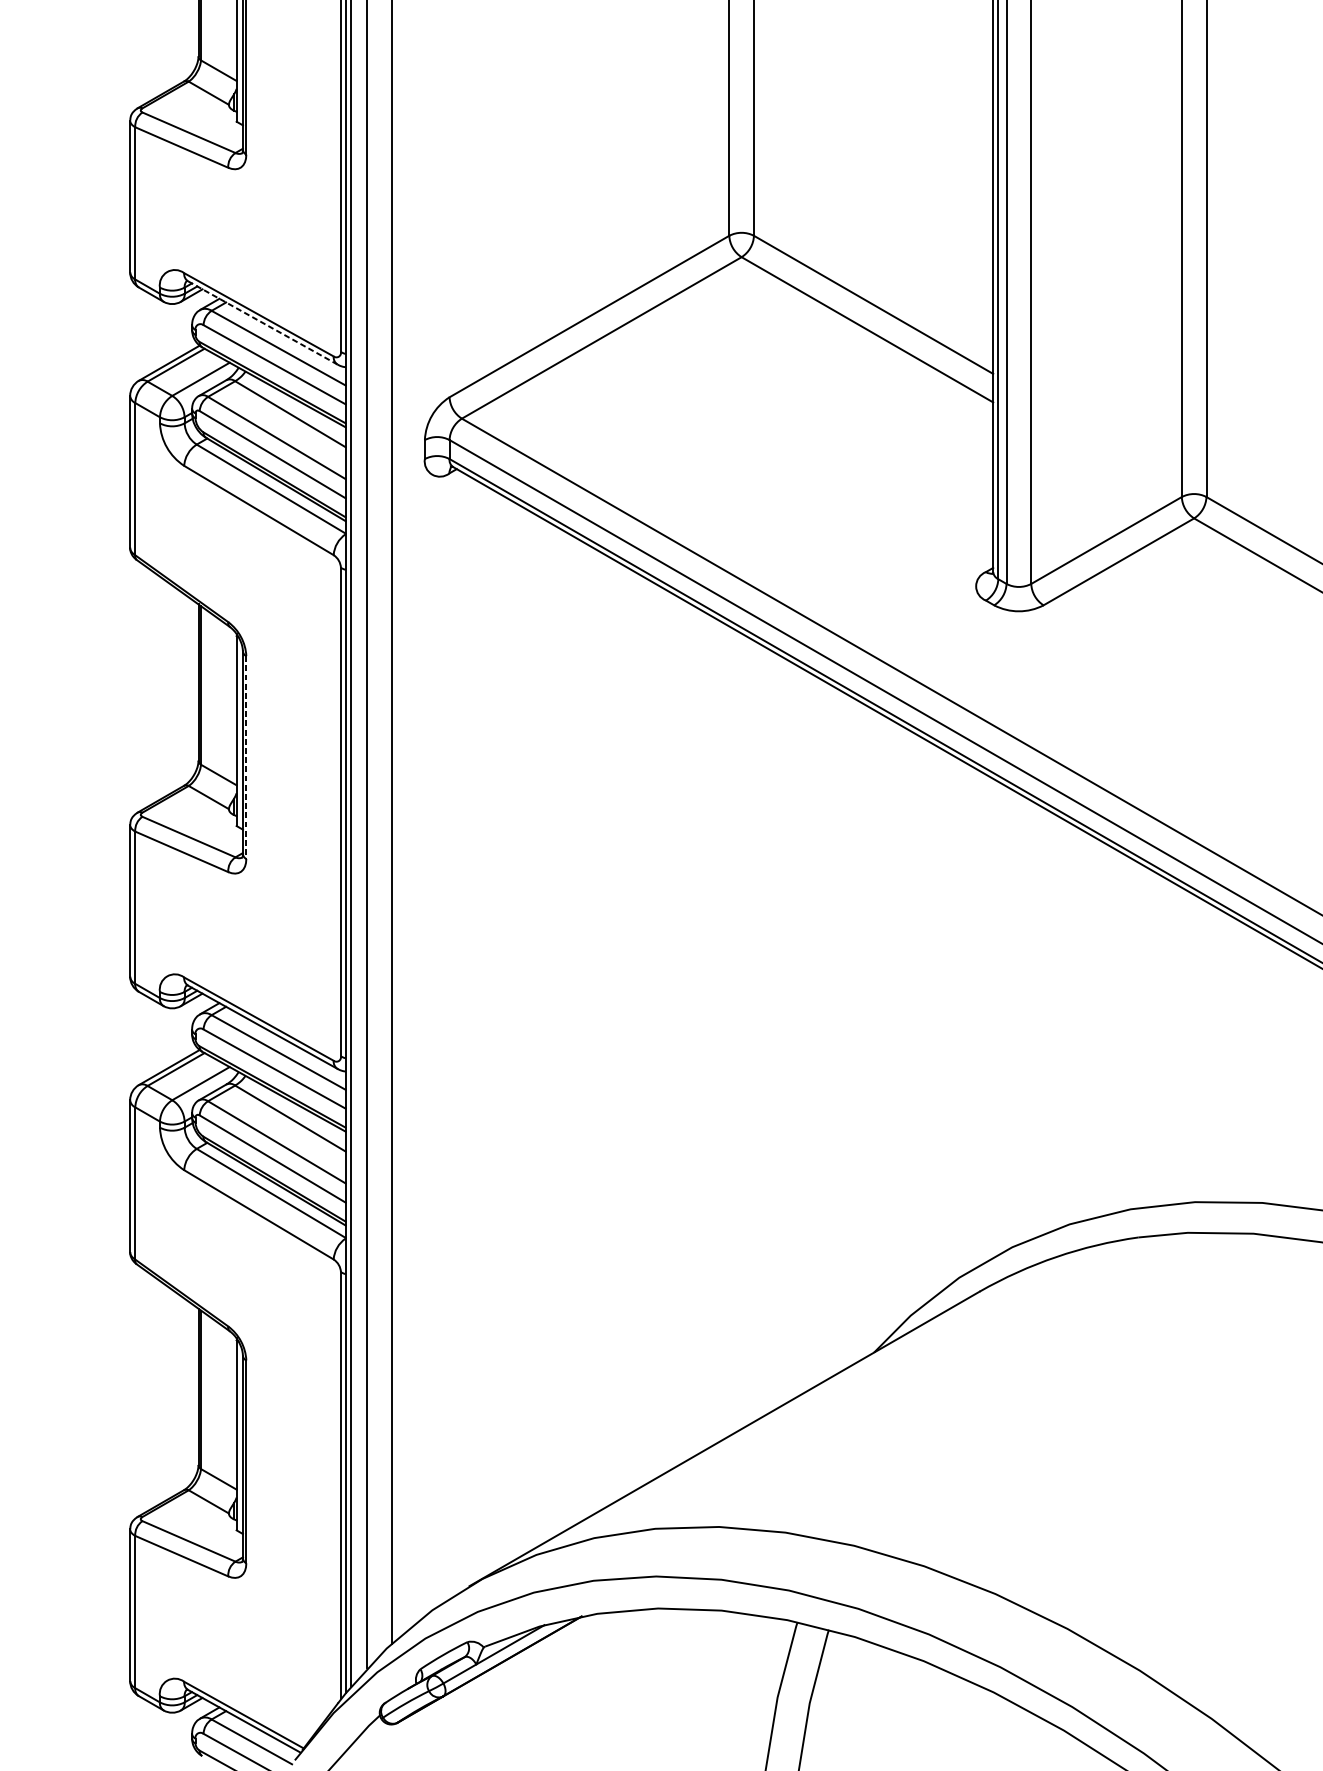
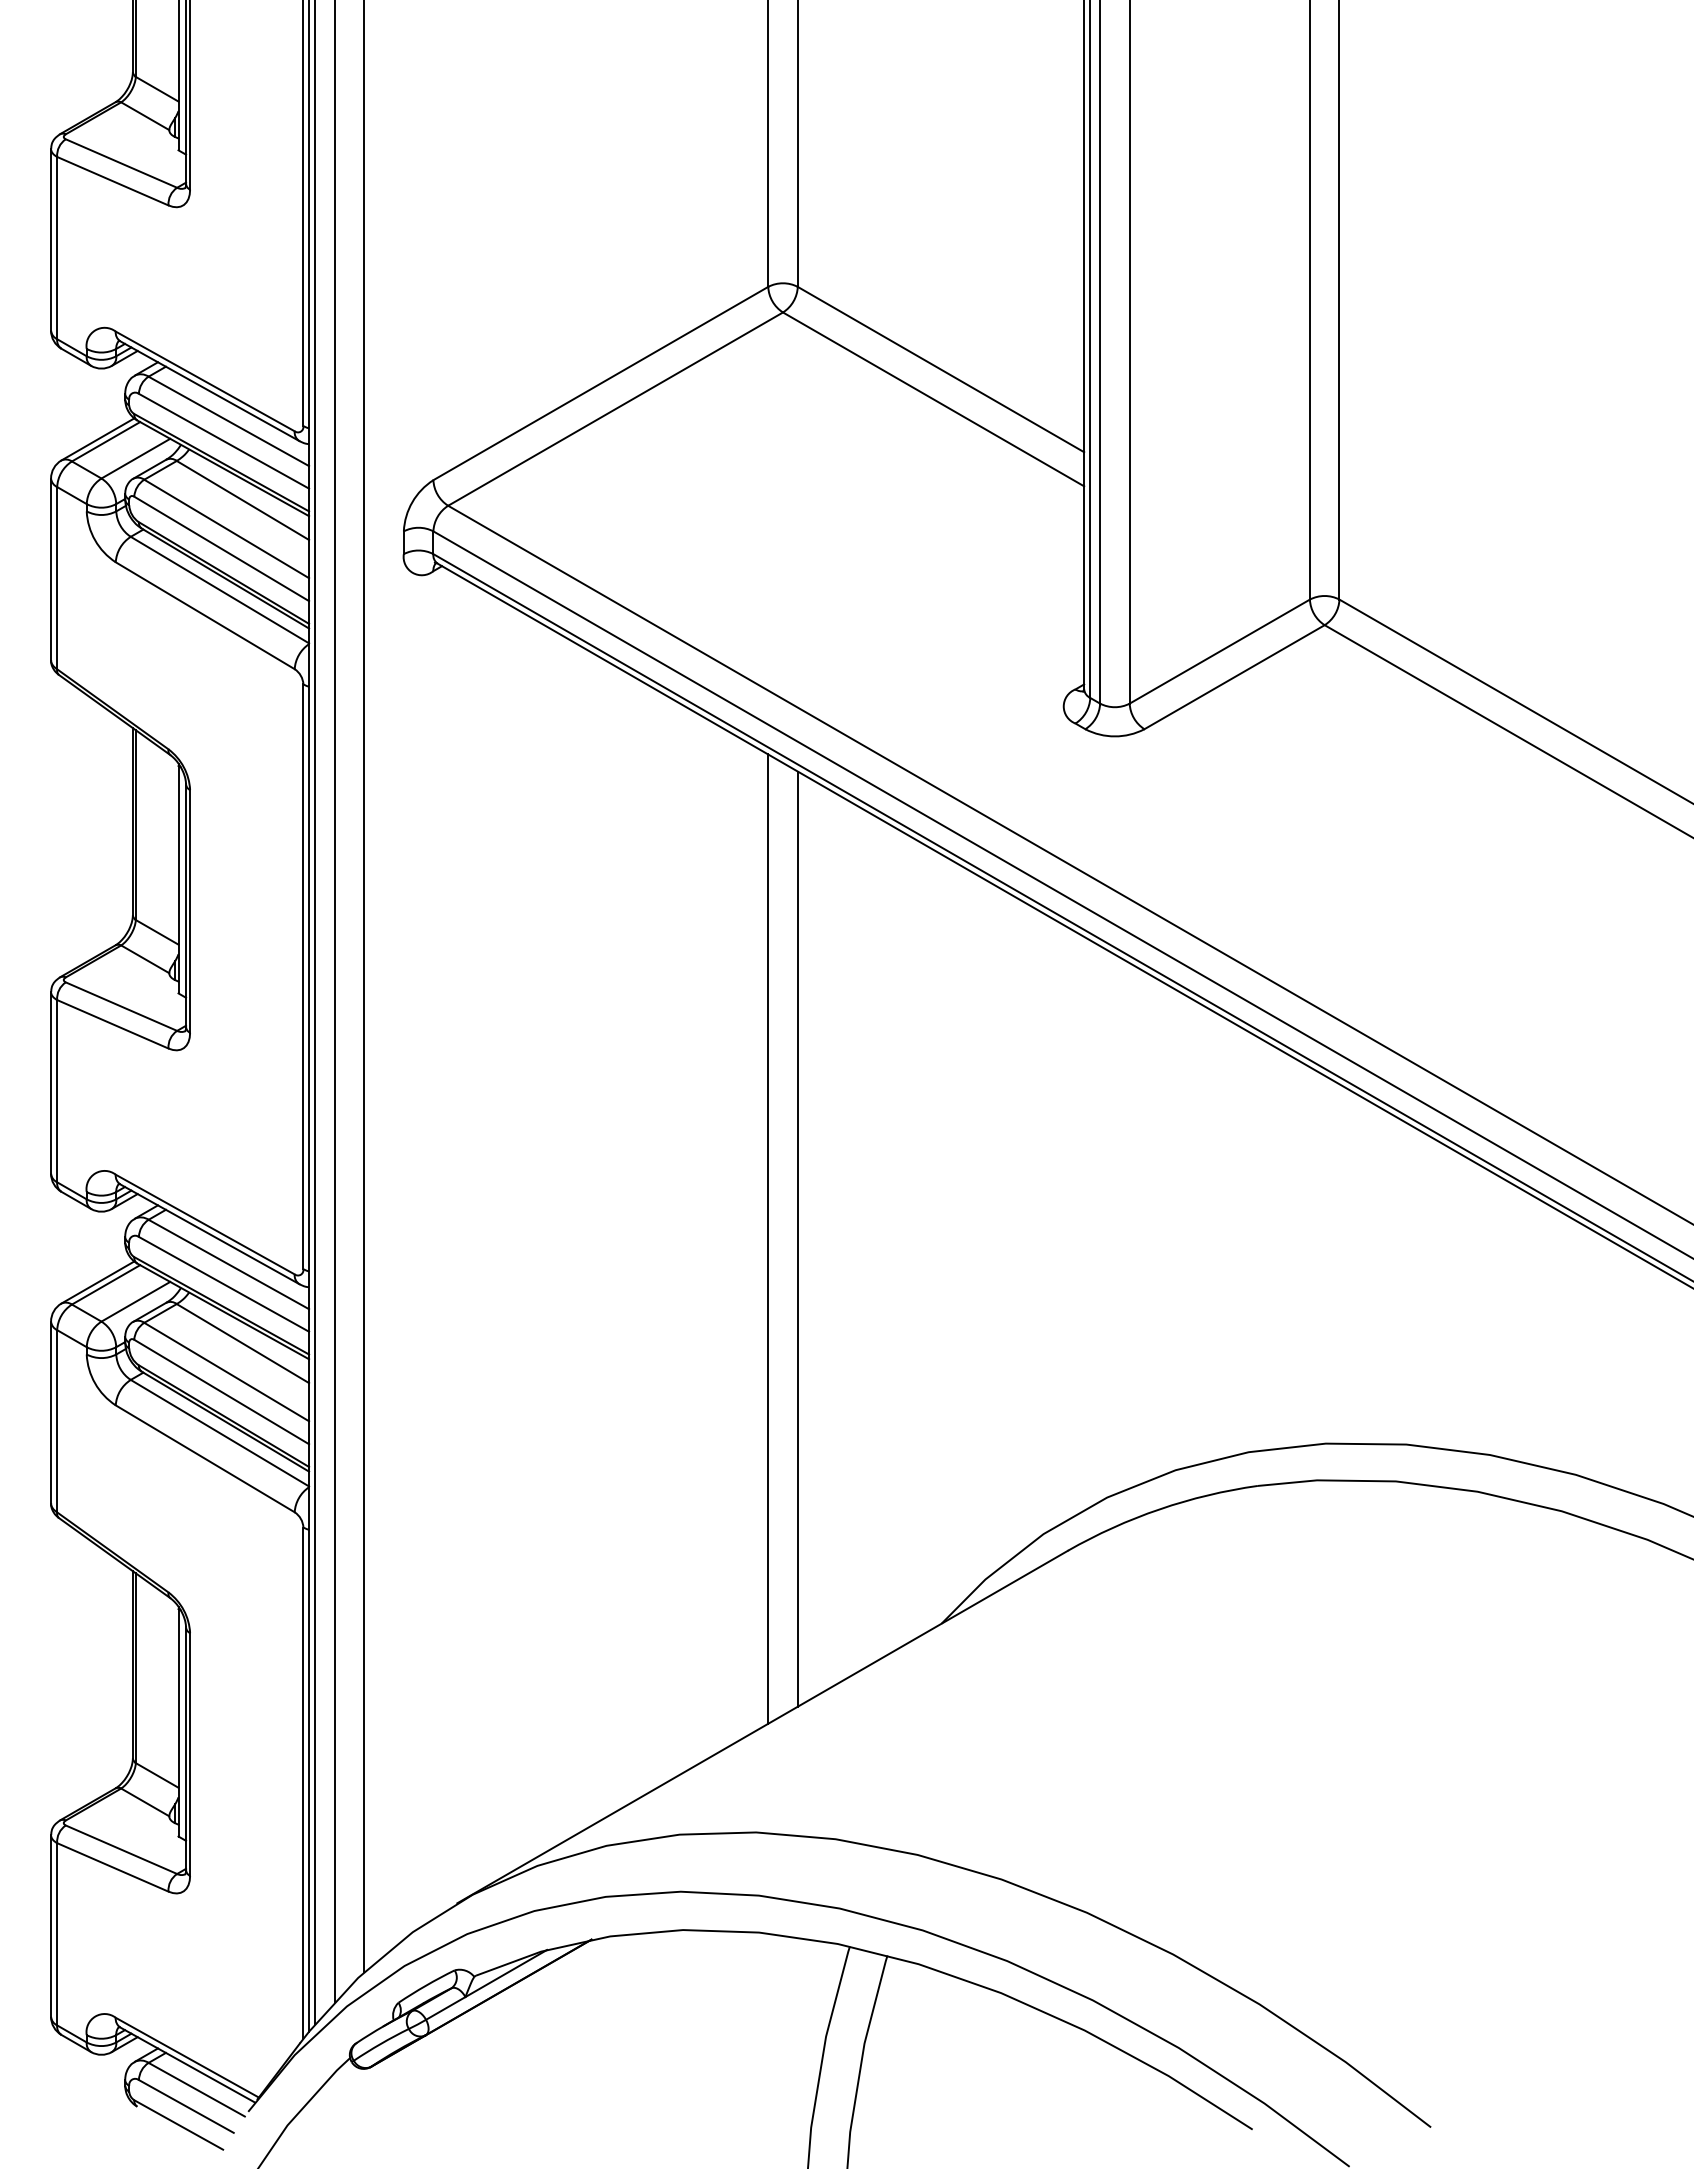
line: (263, 323) -> (210, 391), dashed -> solid
line: (246, 757) -> (190, 911), dashed -> solid
line: (729, 1030) -> (768, 1238), added
line: (753, 1030) -> (797, 1238), added

